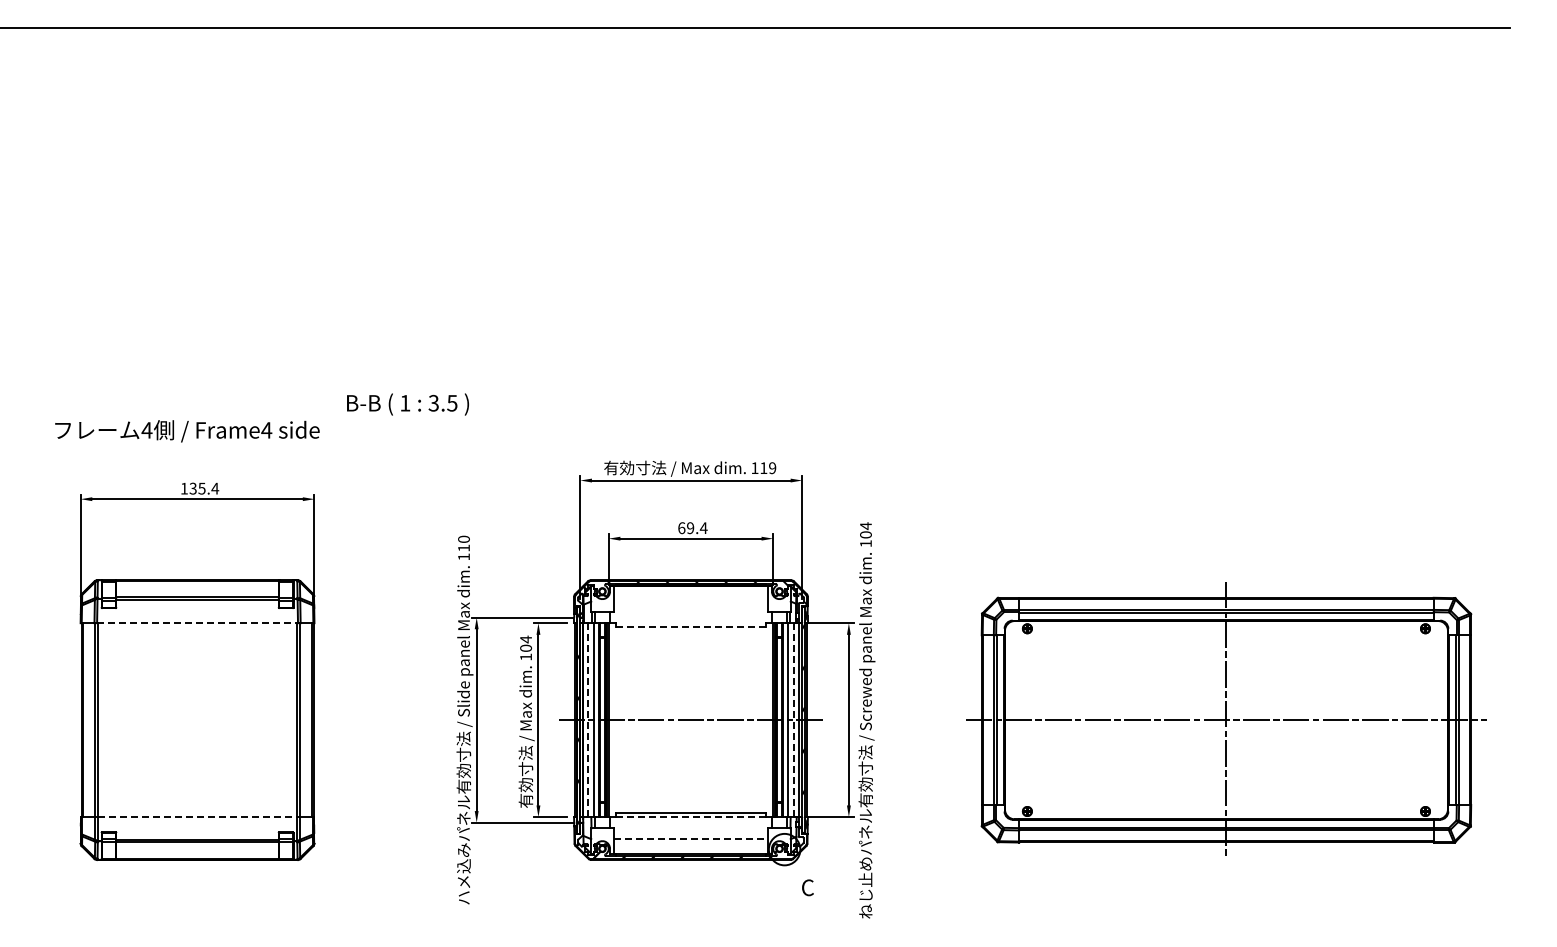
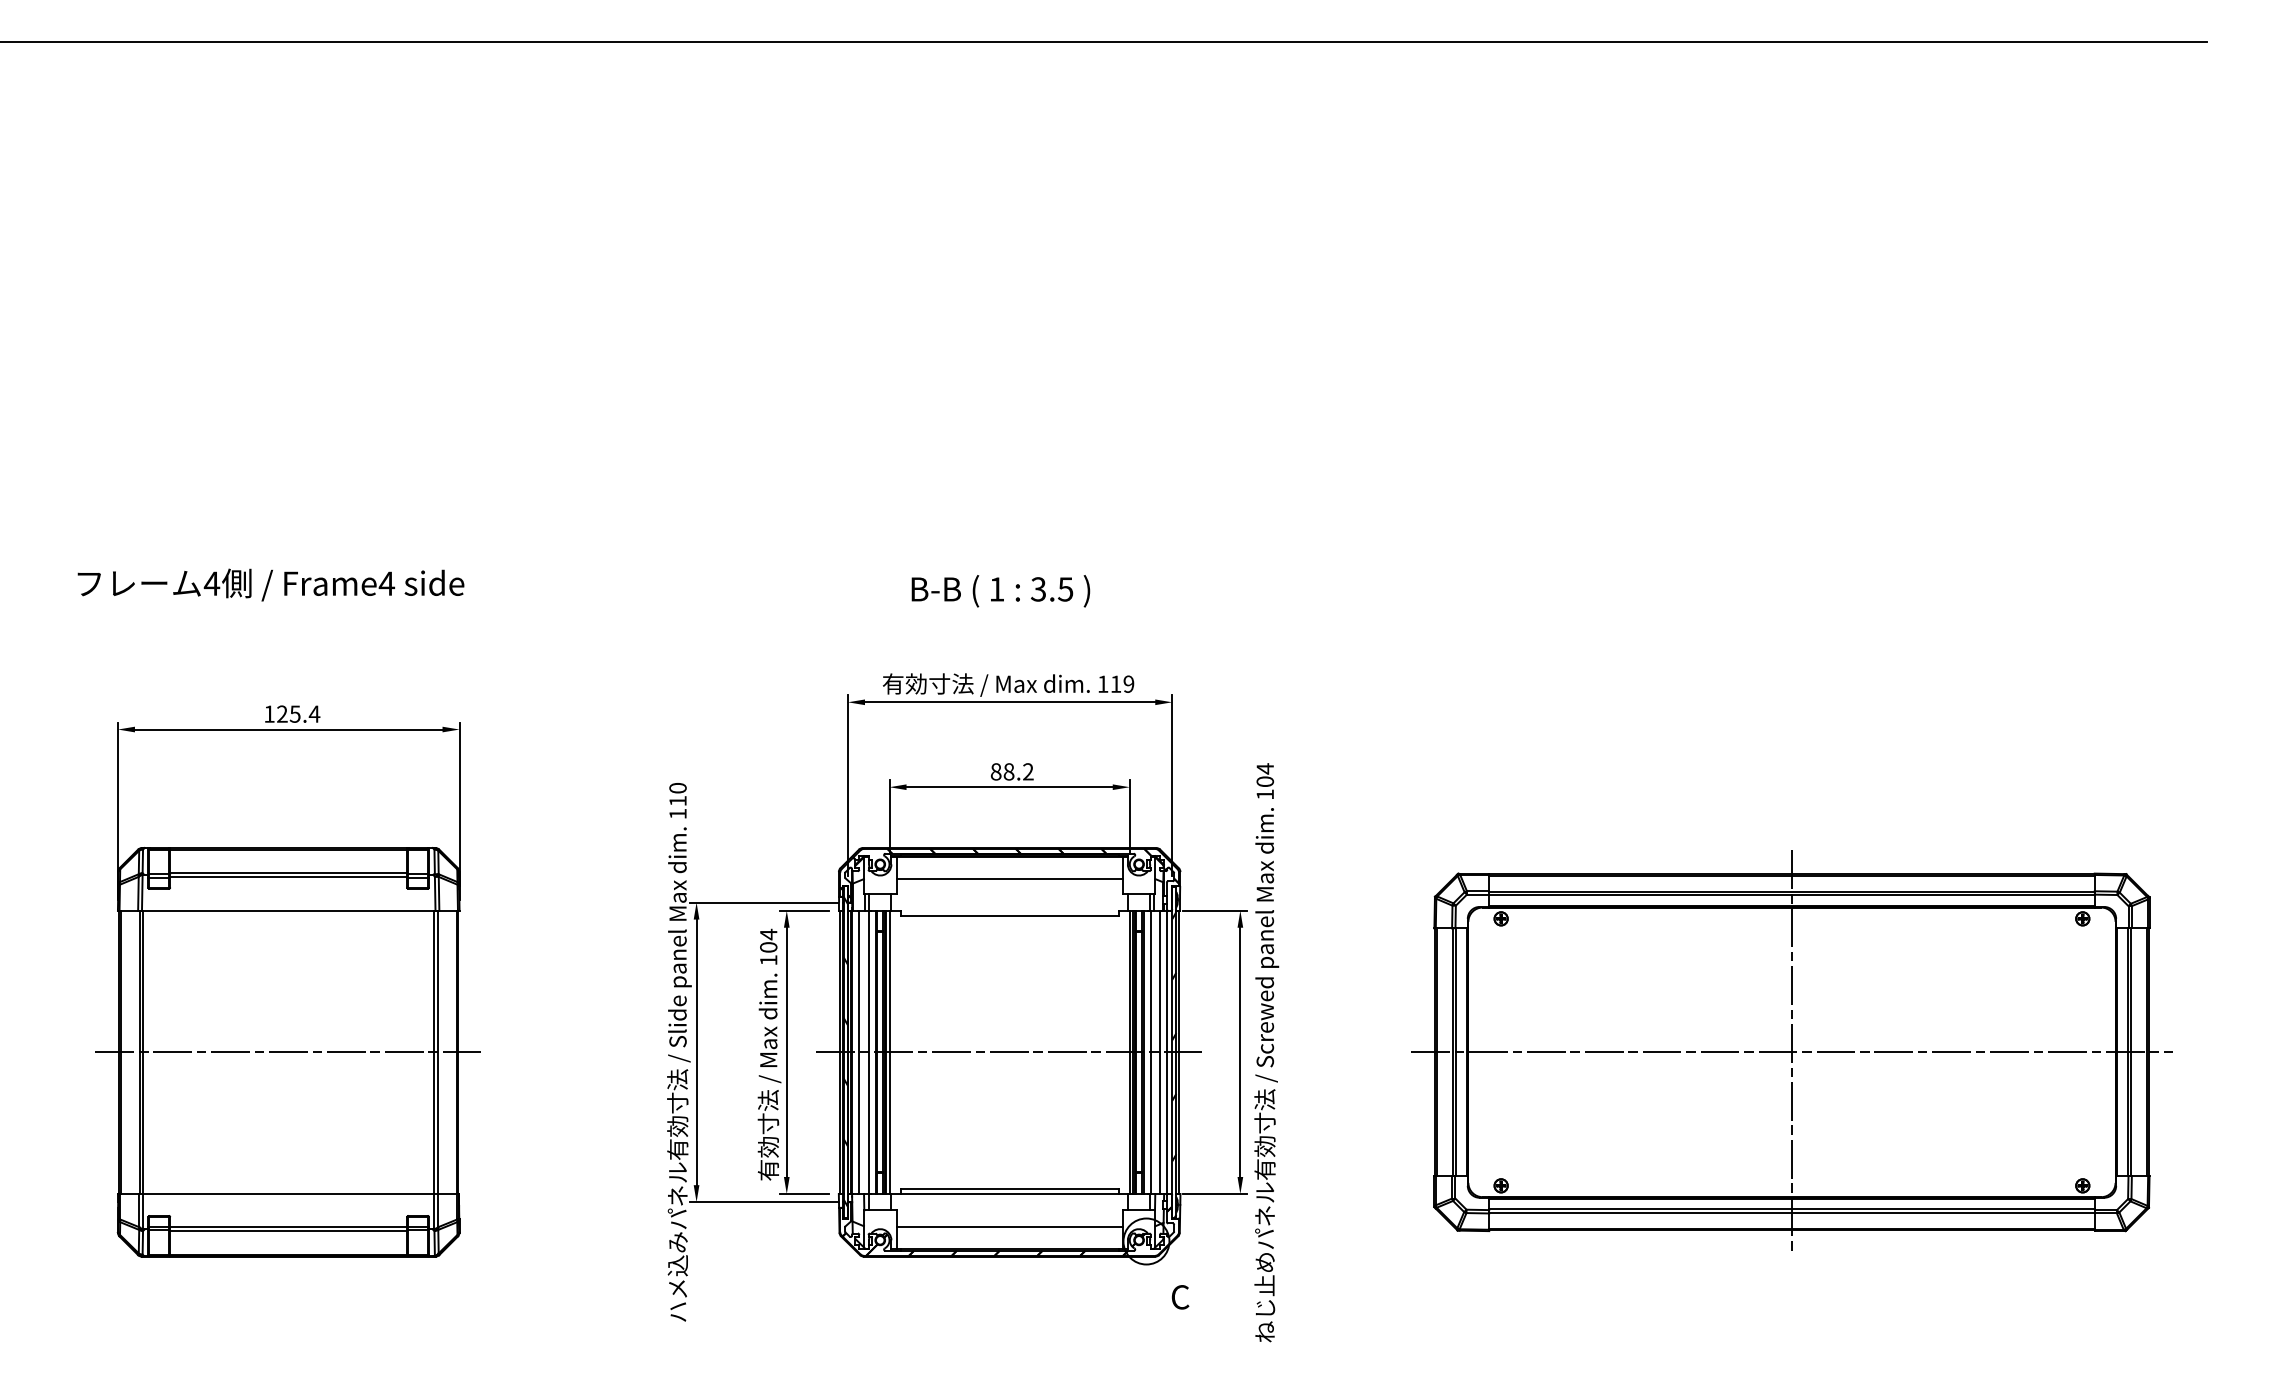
text: (407, 404) -> (1000, 591), moved
text: (187, 431) -> (271, 585), moved
text: (192, 488) -> (281, 713), 135.4 -> 125.4
text: (692, 528) -> (1011, 772), 69.4 -> 88.2
hatch: (690, 597) -> (1008, 873), added
line: (690, 601) -> (1008, 879), added
line: (198, 623) -> (290, 911), dashed -> solid
line: (691, 626) -> (1010, 915), dashed -> solid
line: (197, 720) -> (288, 1052), added
line: (588, 720) -> (859, 1052), dashed -> solid
line: (793, 720) -> (1159, 1052), dashed -> solid
line: (197, 817) -> (288, 1194), dashed -> solid
line: (691, 817) -> (1010, 1194), dashed -> solid
line: (691, 839) -> (1010, 1226), dashed -> solid

